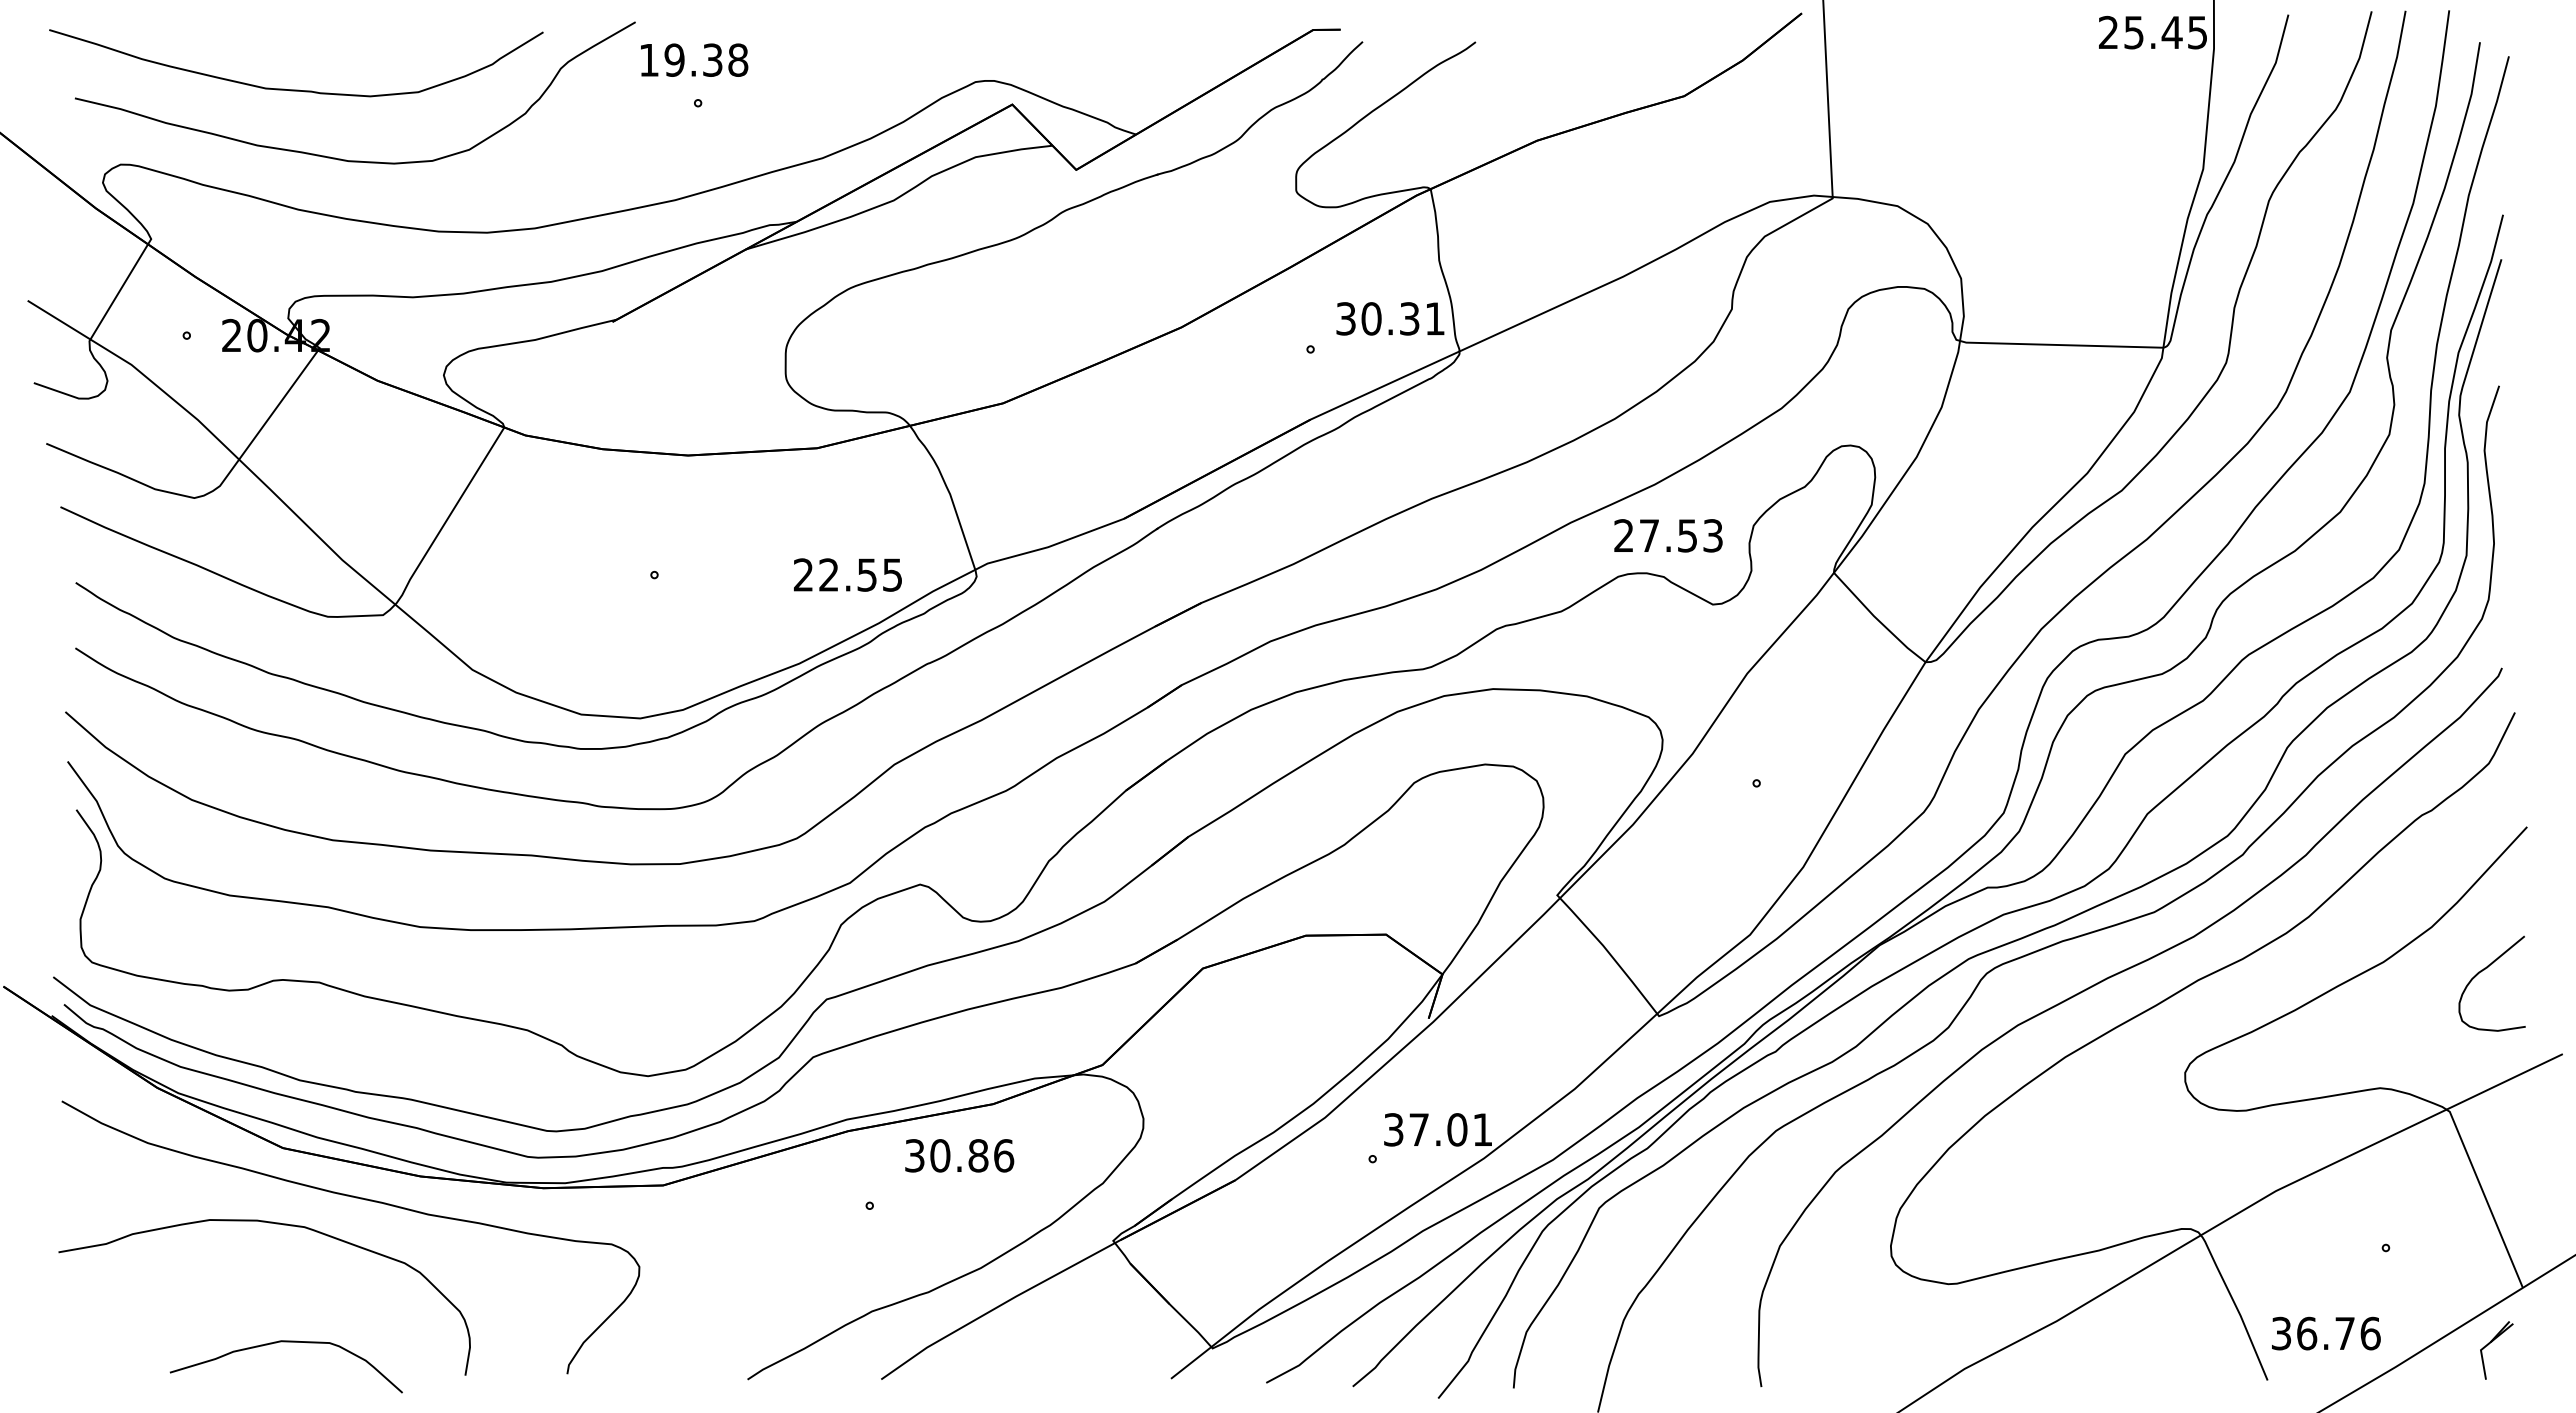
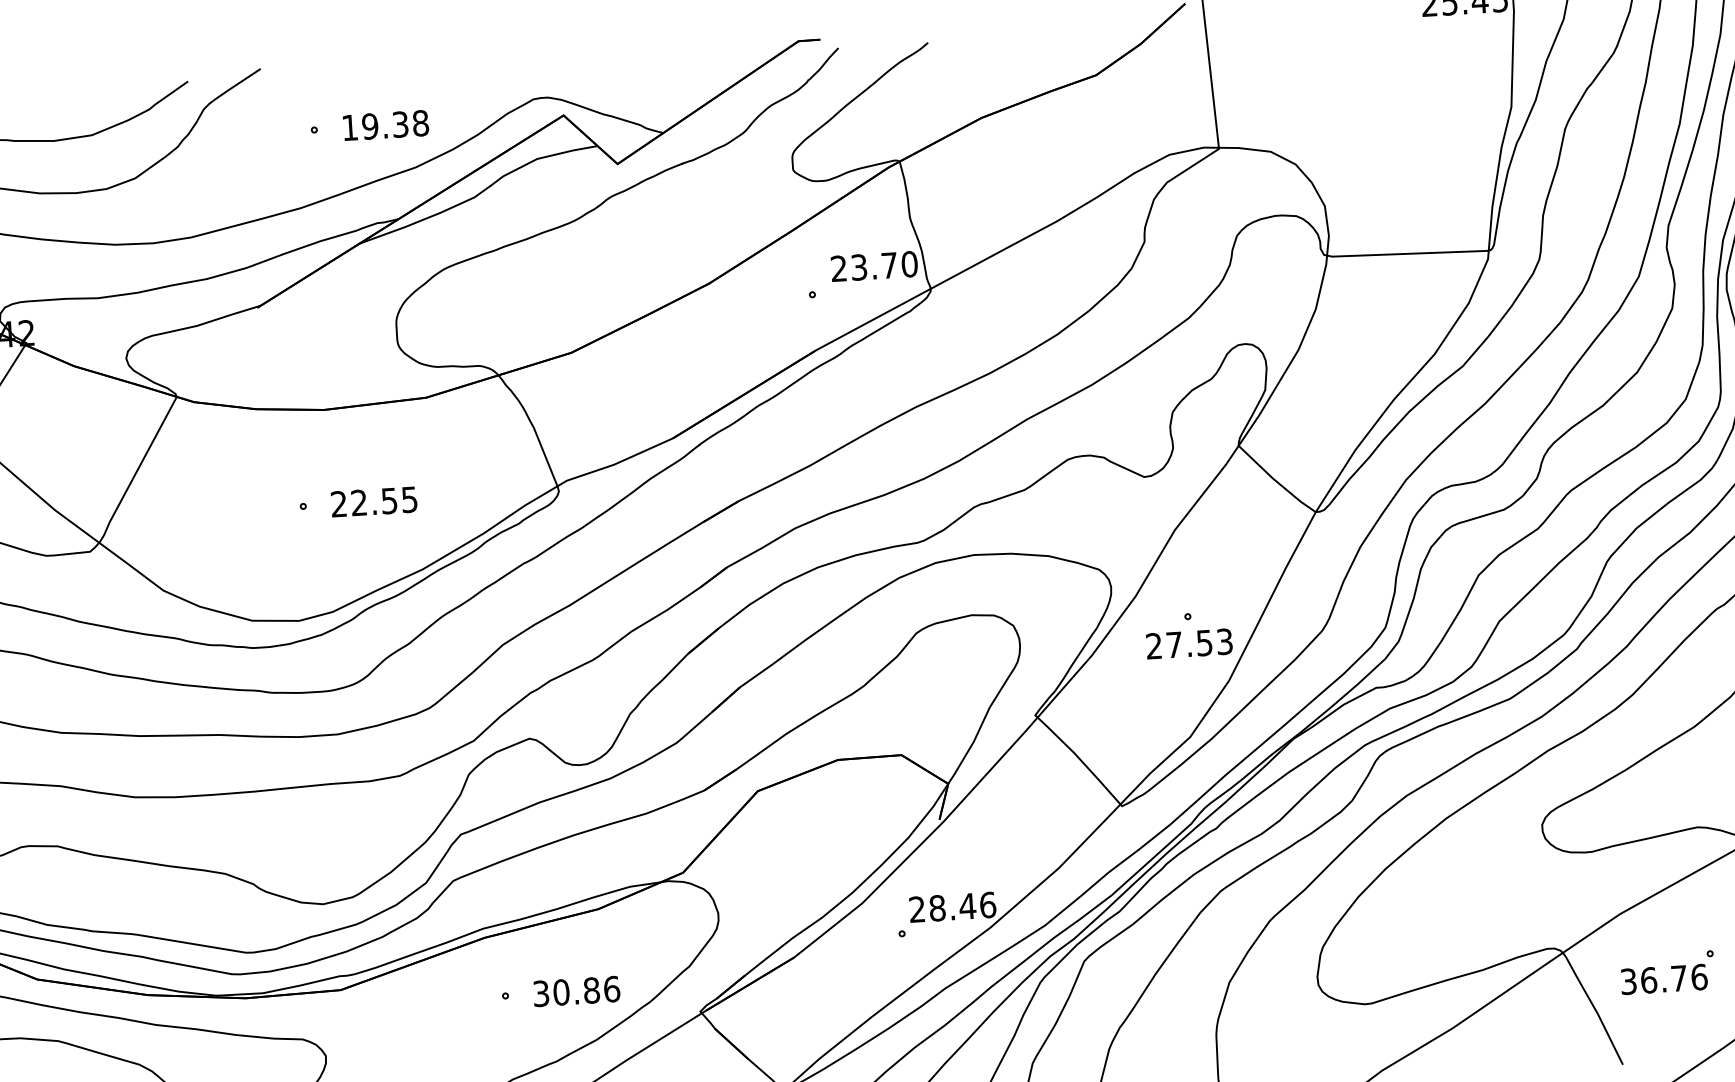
text: (694, 59) -> (386, 124), moved
text: (1390, 318) -> (874, 266), 30.31 -> 23.70
text: (1668, 535) -> (1189, 643), moved
text: (847, 574) -> (373, 501), moved
text: (1438, 1129) -> (952, 907), 37.01 -> 28.46
text: (959, 1155) -> (576, 991), moved
text: (2326, 1333) -> (1664, 979), moved

